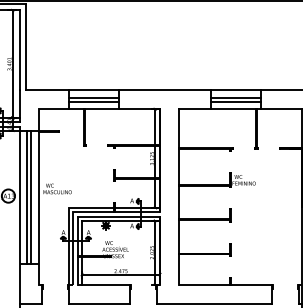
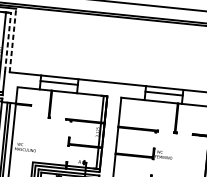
line: (25, 46) -> (12, 40), solid -> dashed
line: (19, 50) -> (7, 42), solid -> dashed
line: (93, 101) -> (58, 85), removed
line: (235, 101) -> (163, 96), removed

